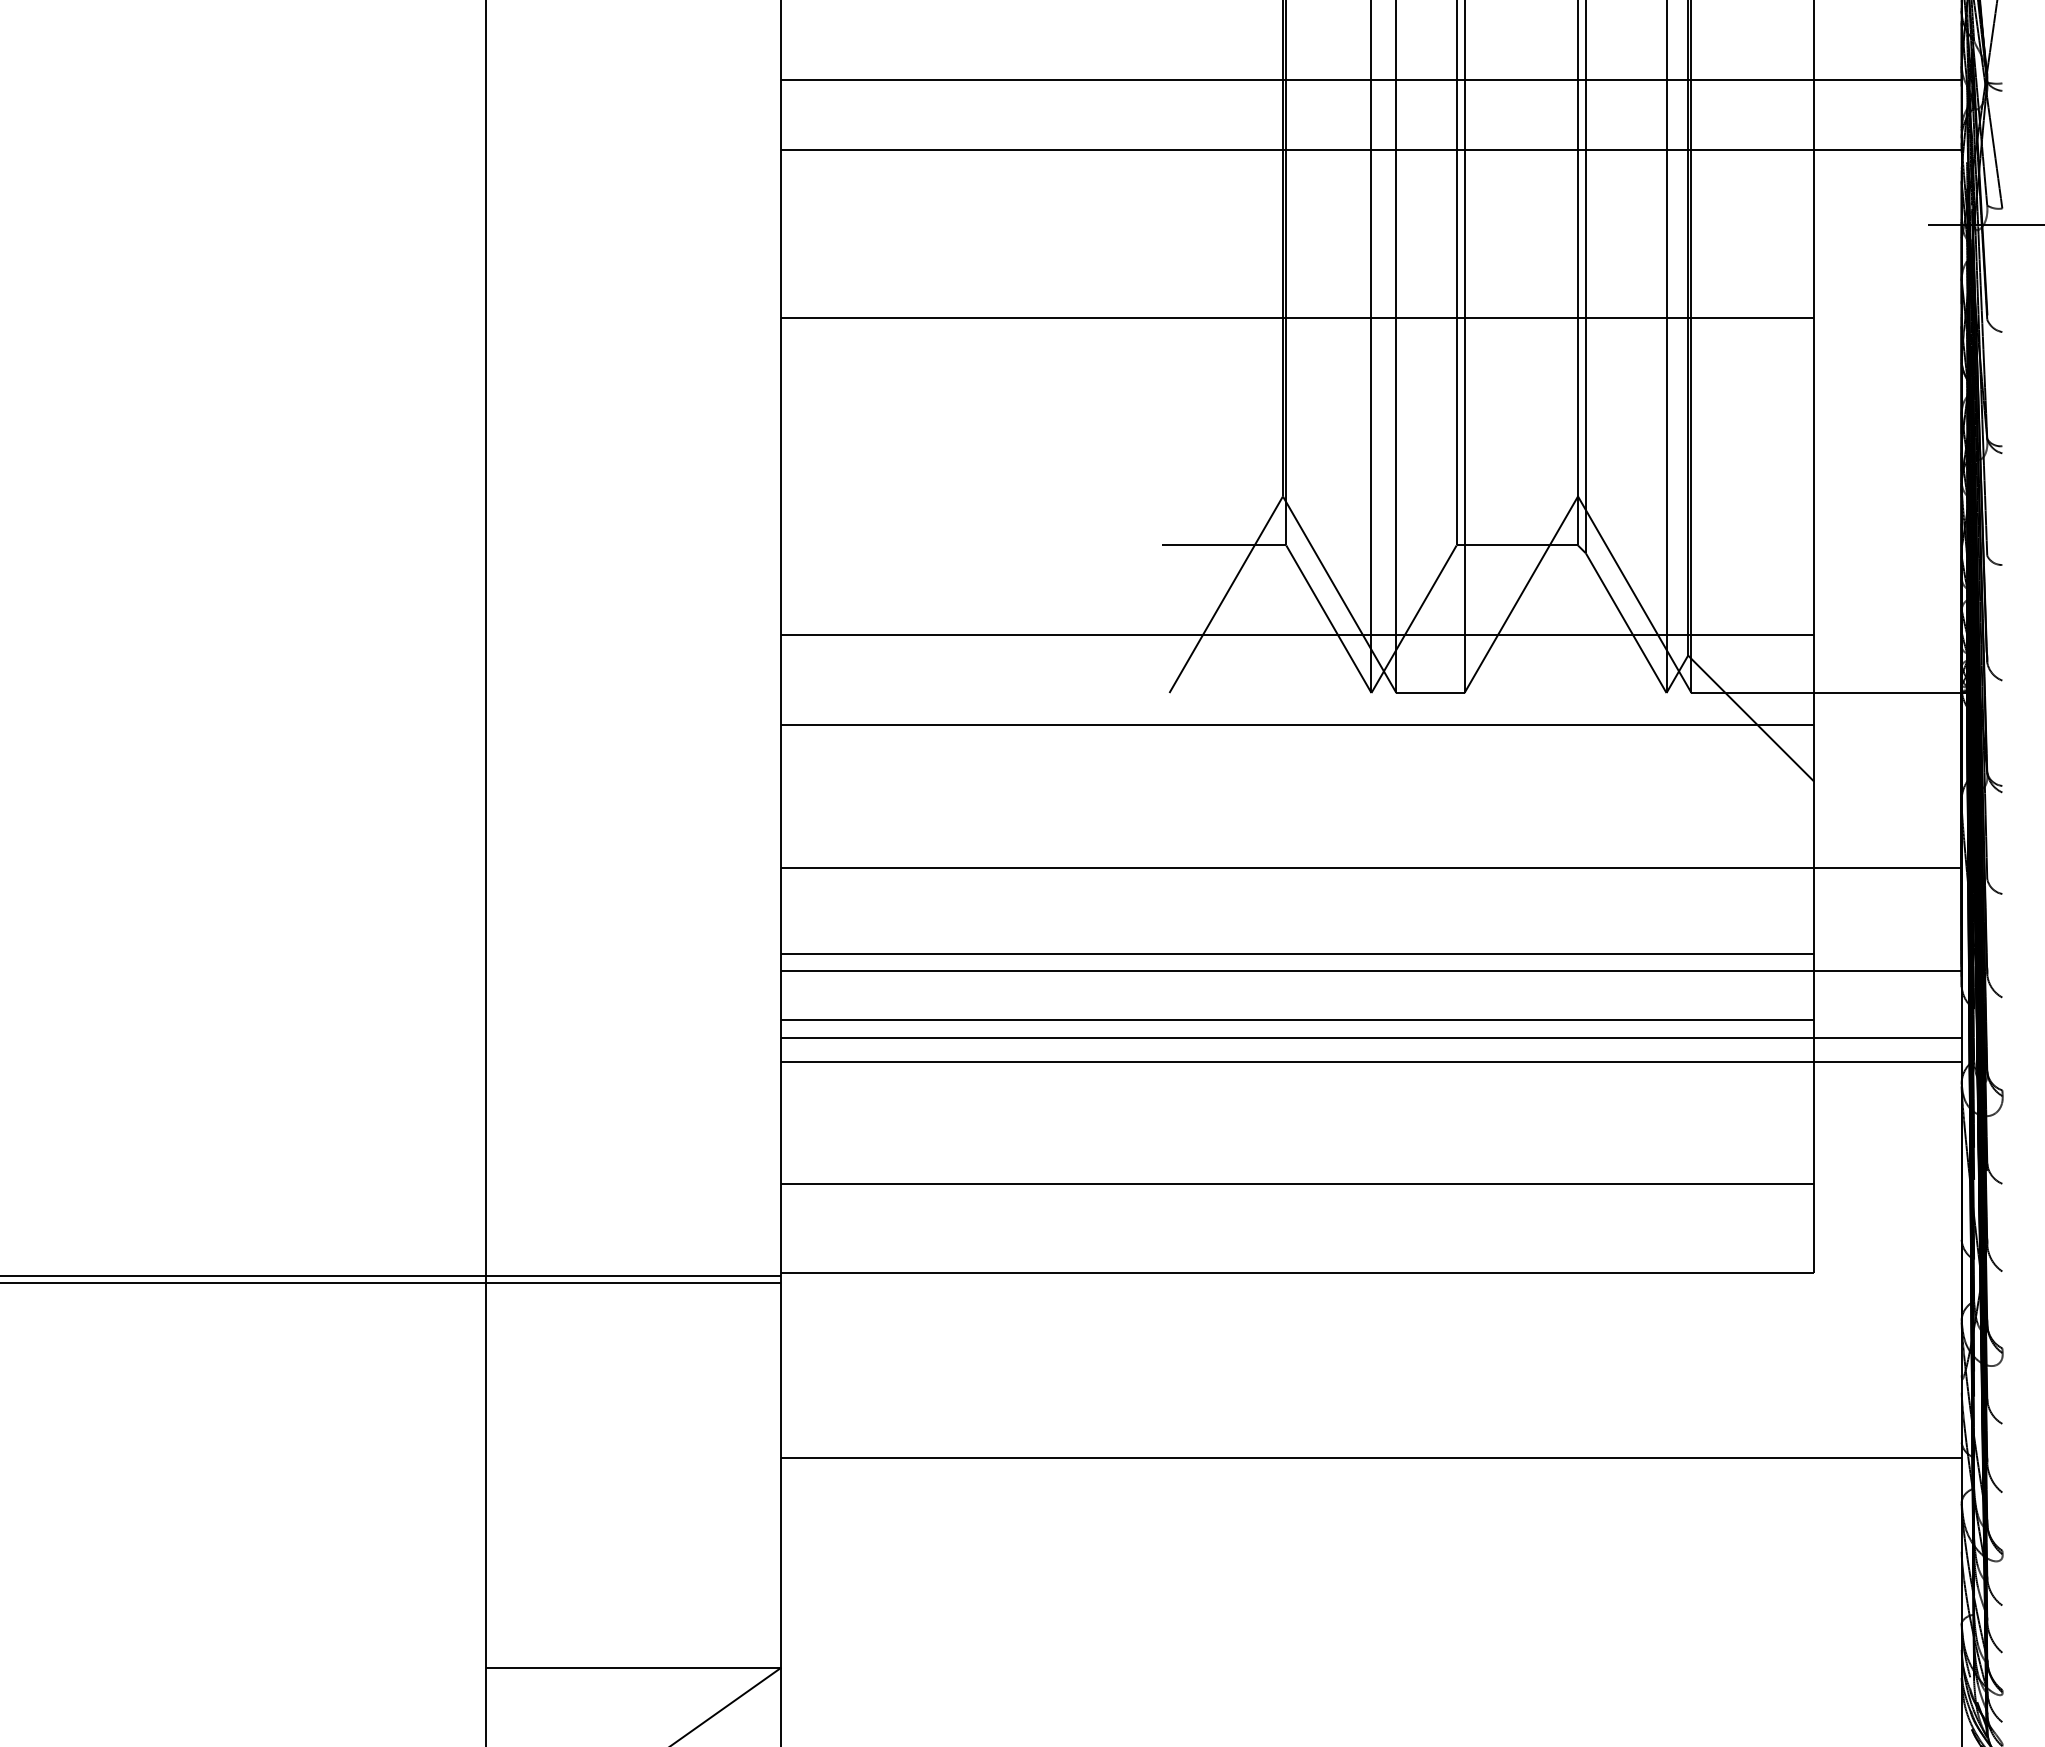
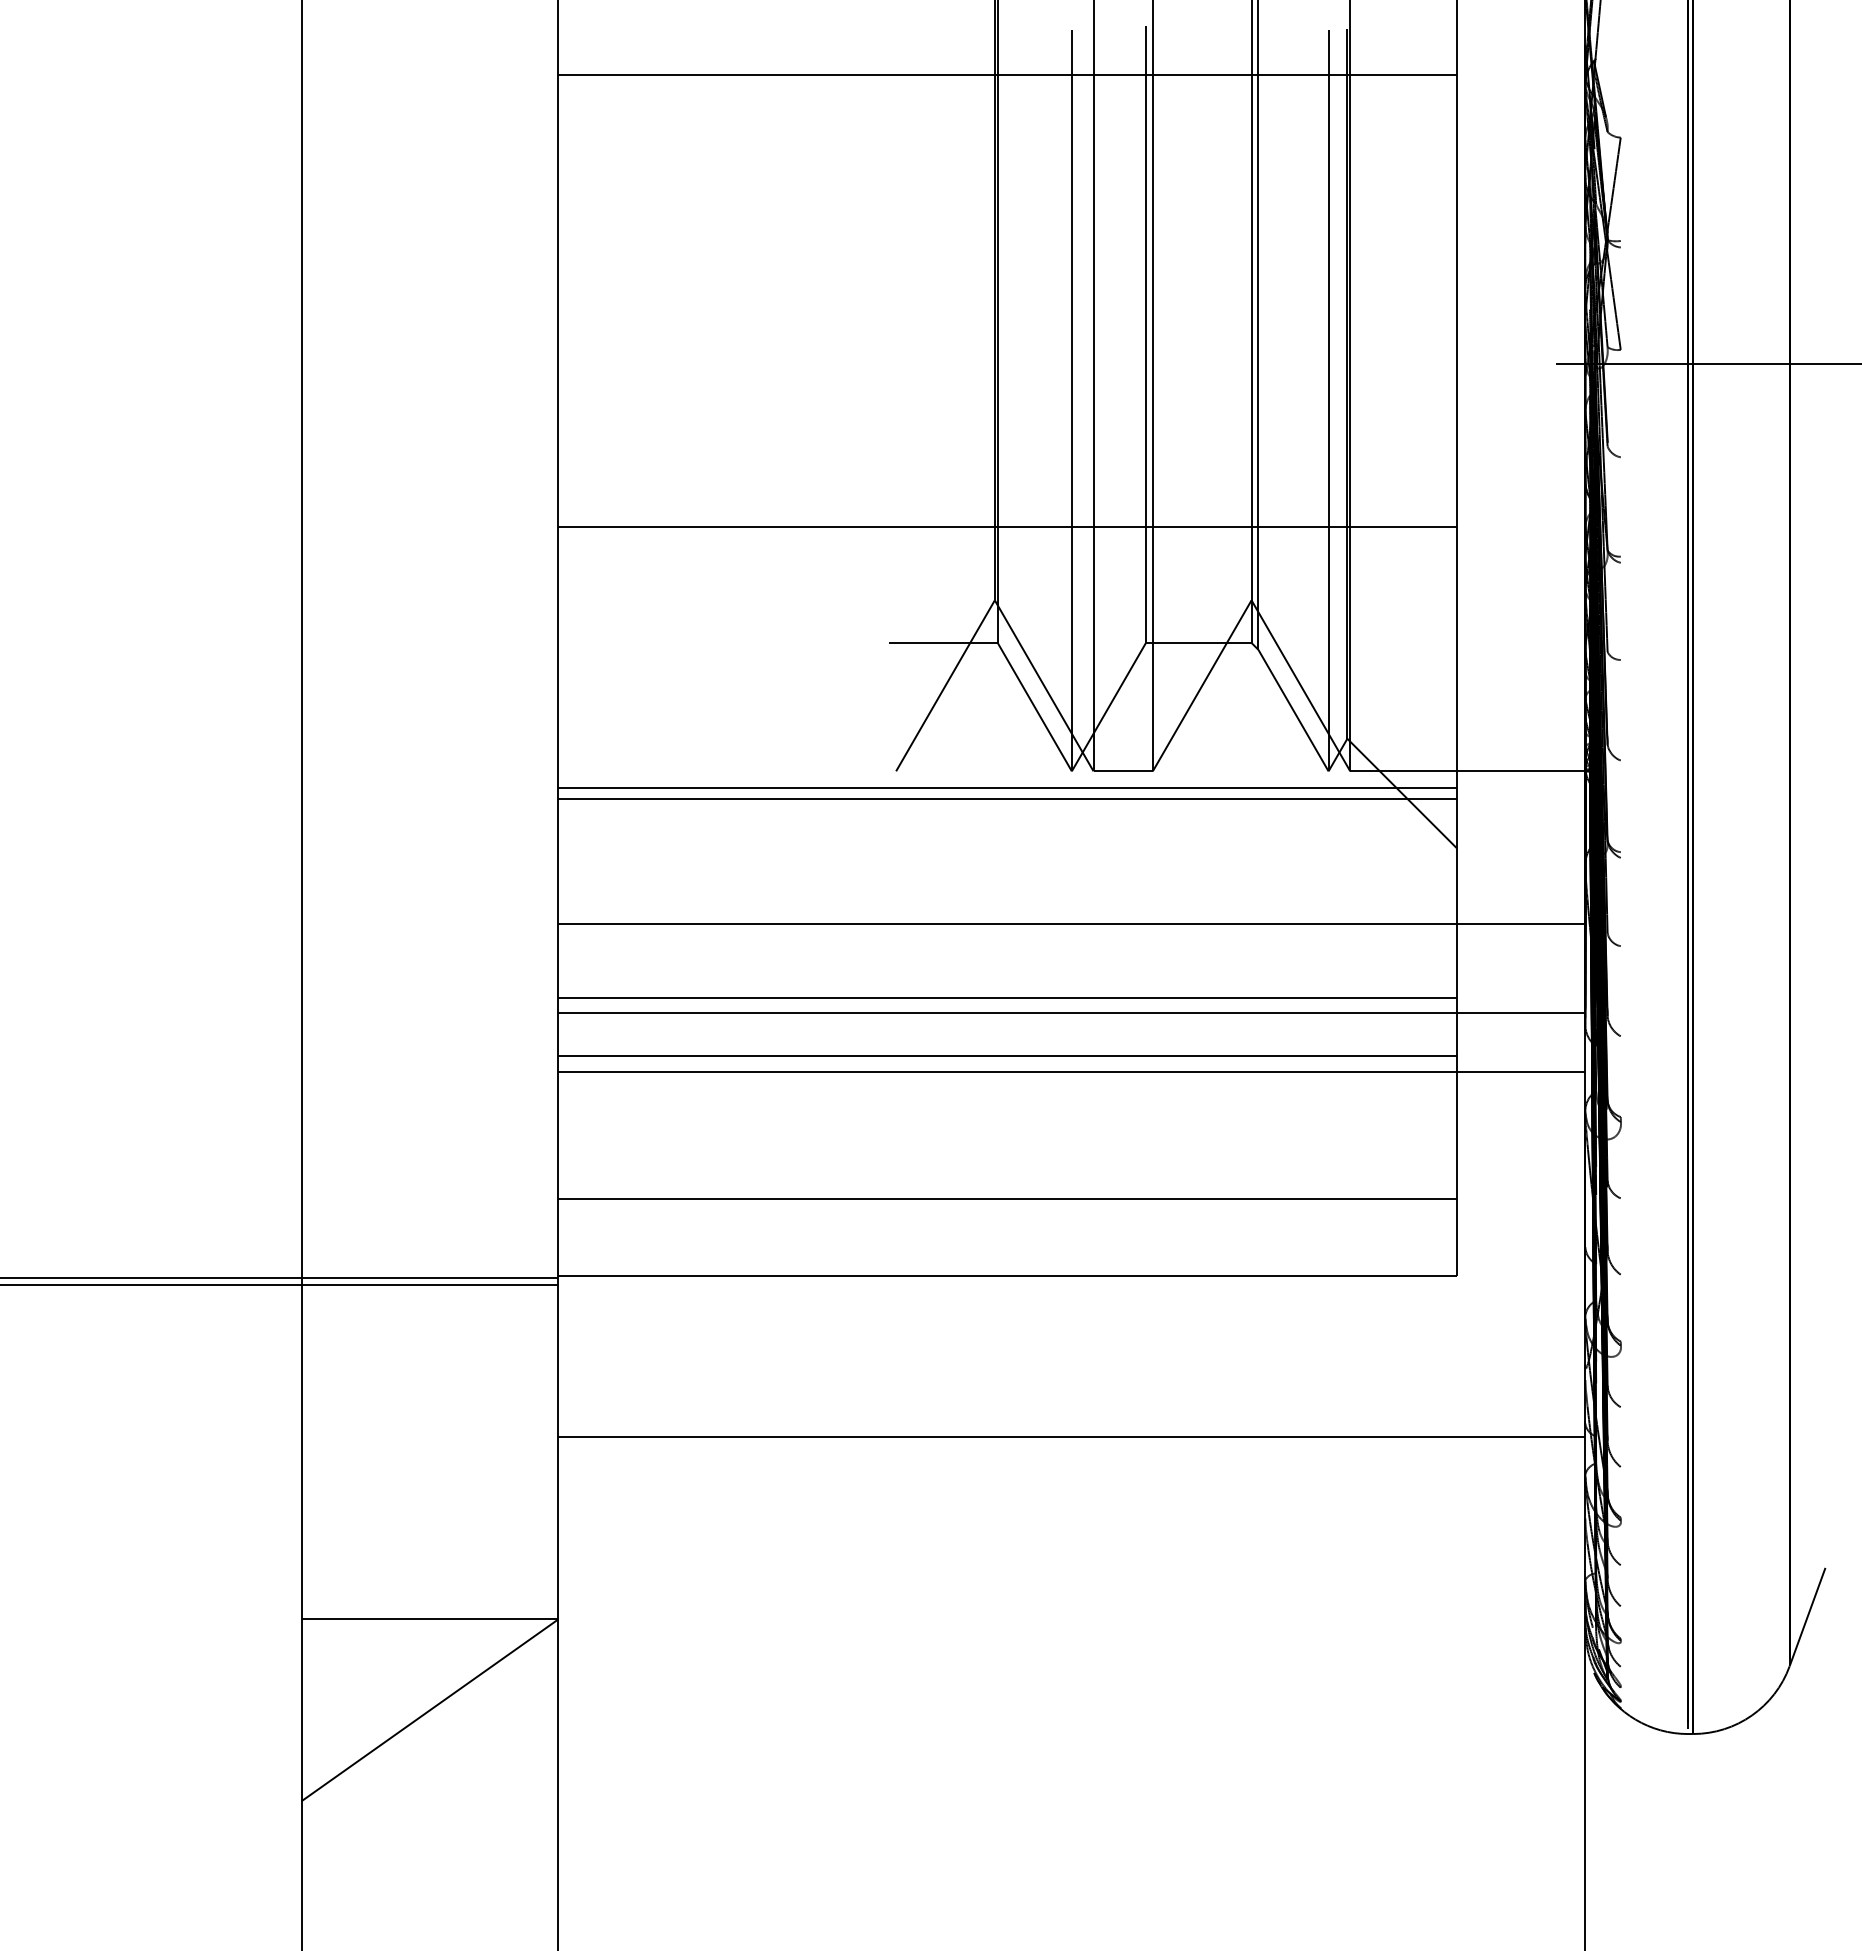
line: (1371, 80) -> (1071, 238), removed
line: (1371, 150) -> (1071, 299), removed
line: (1297, 318) -> (1007, 527), moved
line: (1297, 634) -> (1007, 787), moved
line: (1371, 1062) -> (1071, 1092), removed

